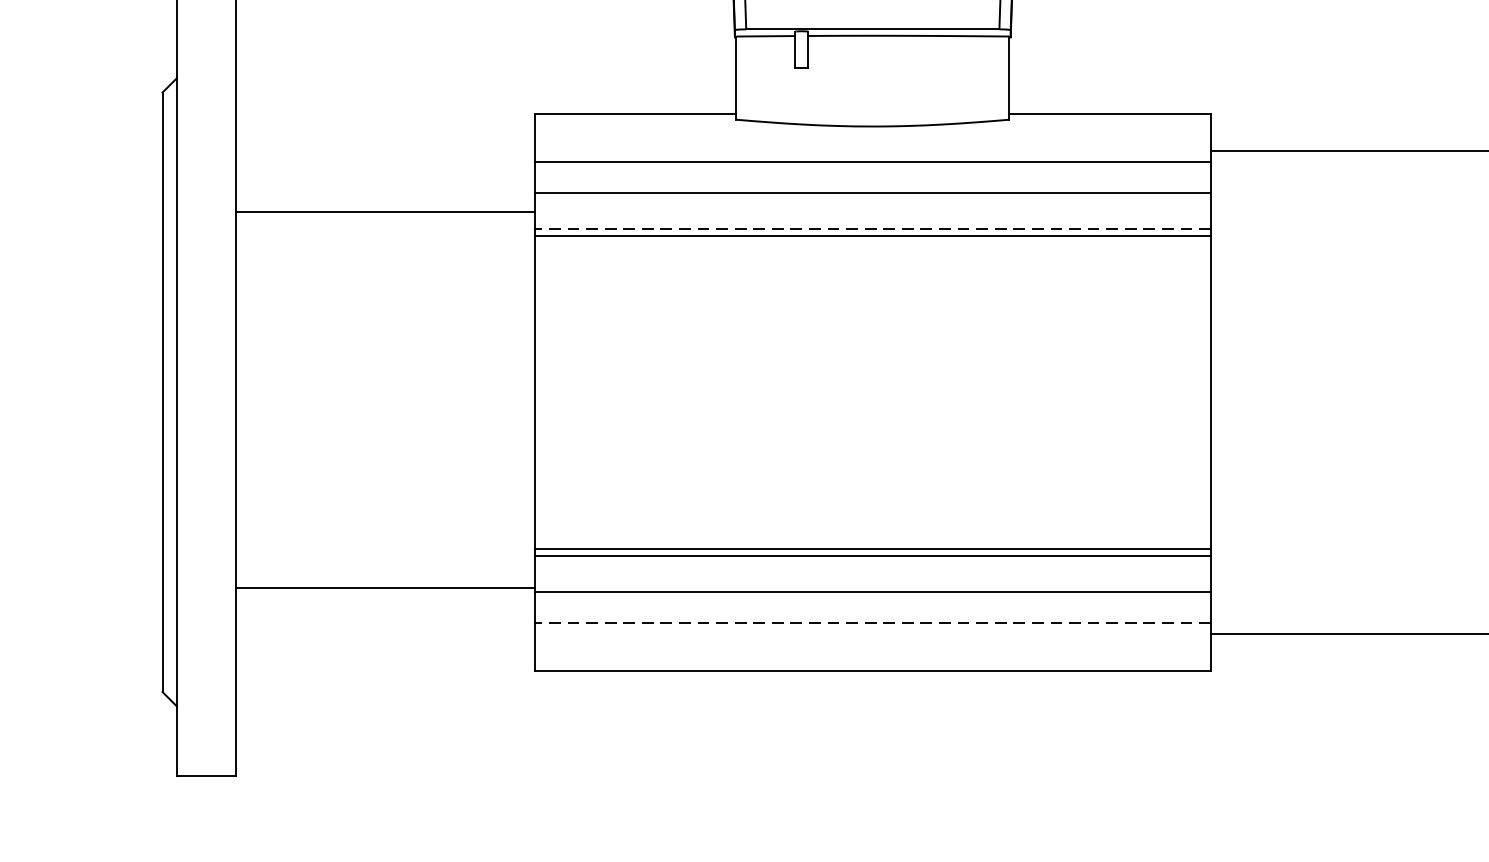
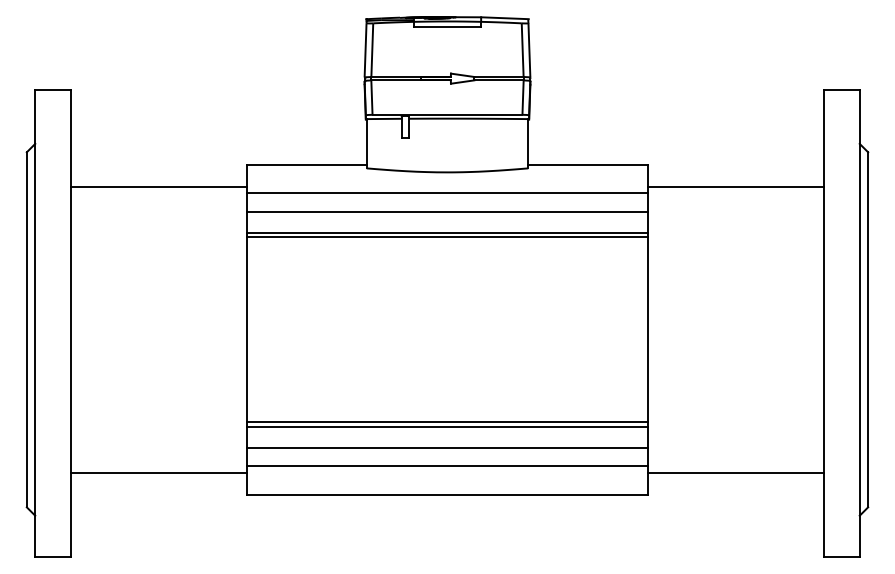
line: (384, 211) -> (158, 186), moved
line: (871, 228) -> (446, 232), dashed -> solid
line: (384, 587) -> (158, 472), moved
line: (871, 623) -> (446, 466), dashed -> solid

